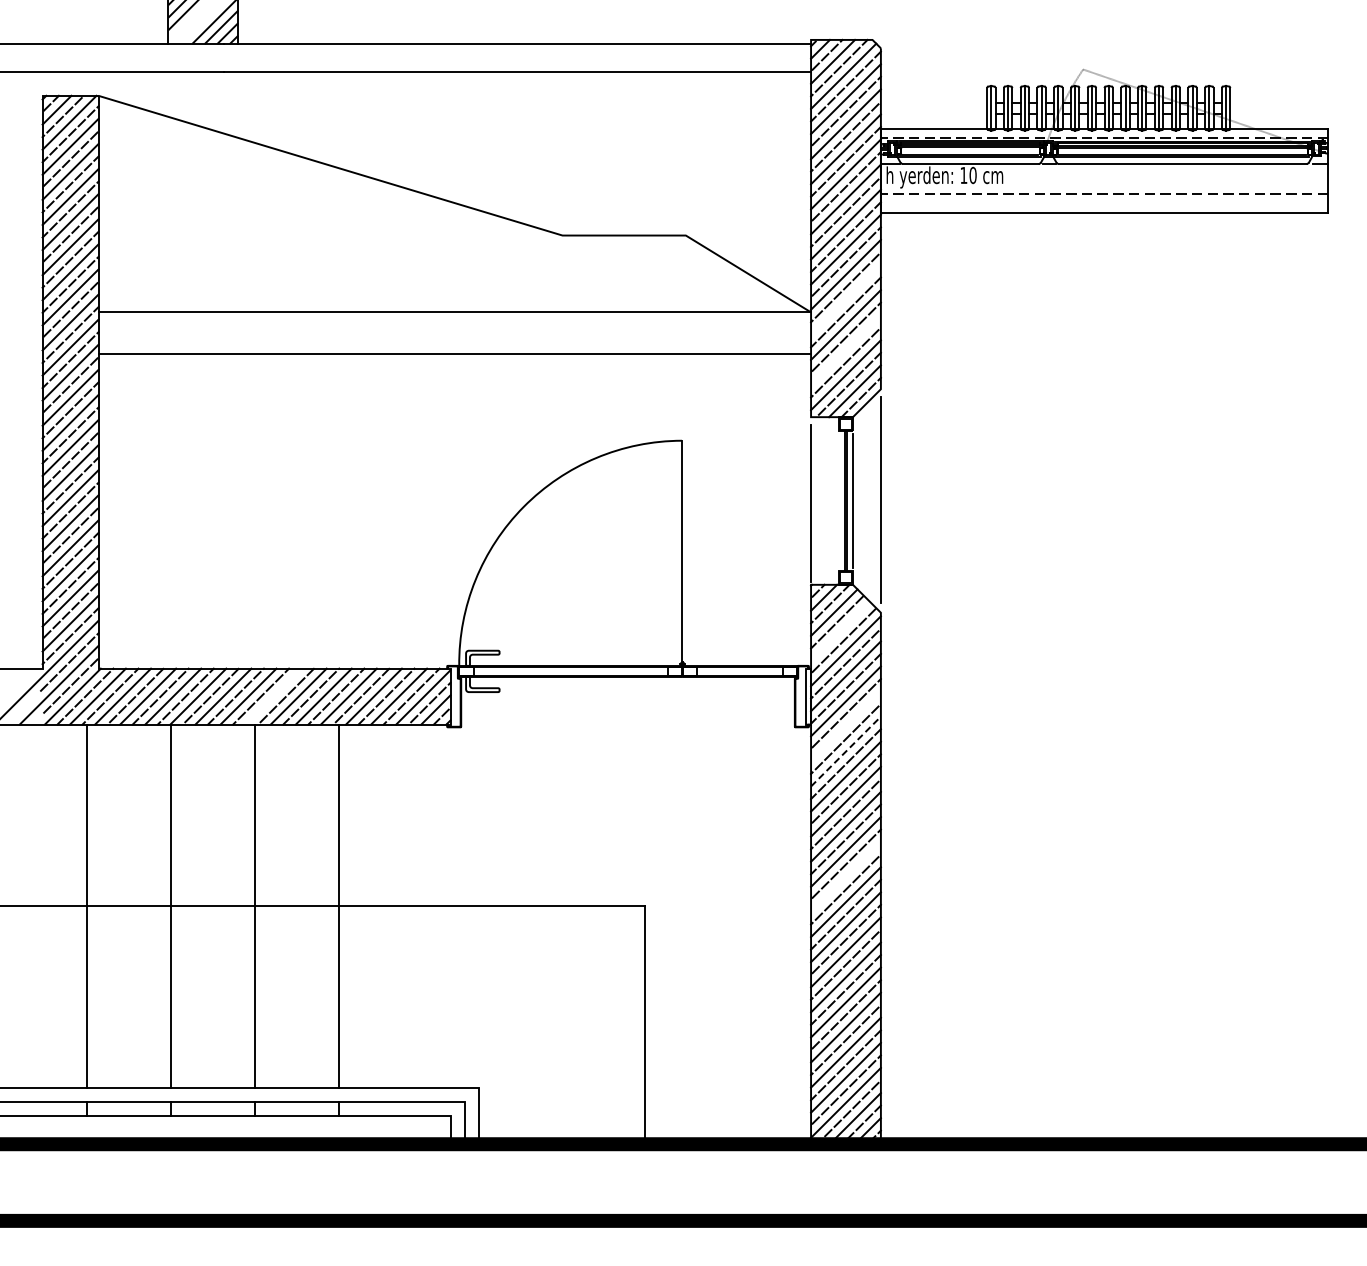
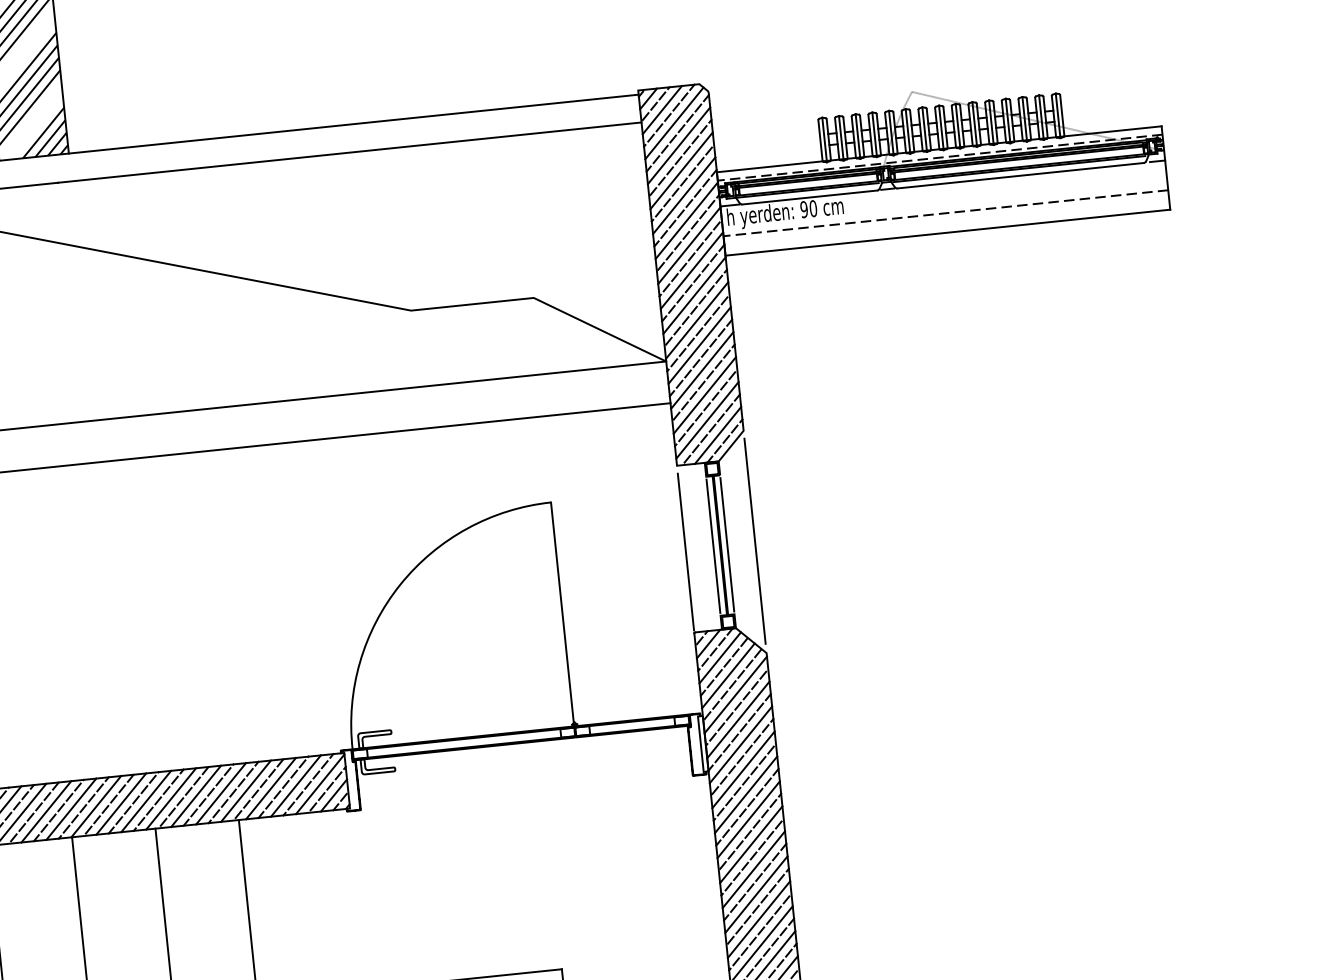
text: (963, 175) -> (803, 209), 10 -> 90
line: (845, 299) -> (699, 345), added
line: (845, 350) -> (704, 395), added
line: (839, 500) -> (713, 545), added
line: (840, 631) -> (728, 675), added
line: (273, 696) -> (171, 798), added
line: (845, 726) -> (743, 769), added
line: (846, 751) -> (746, 794), dashed -> solid
line: (845, 876) -> (758, 919), added

